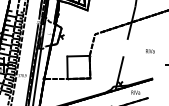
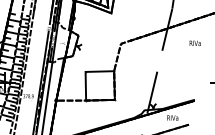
text: (149, 50) -> (194, 42), moved

